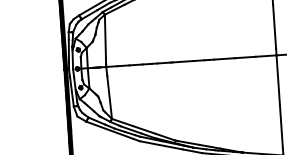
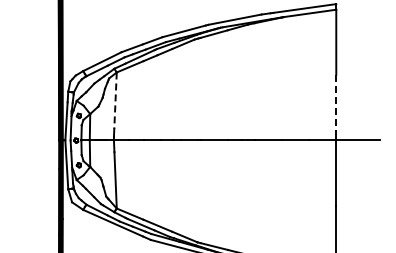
line: (274, 27) -> (336, 103), solid -> dashed
line: (105, 37) -> (115, 101), solid -> dashed

